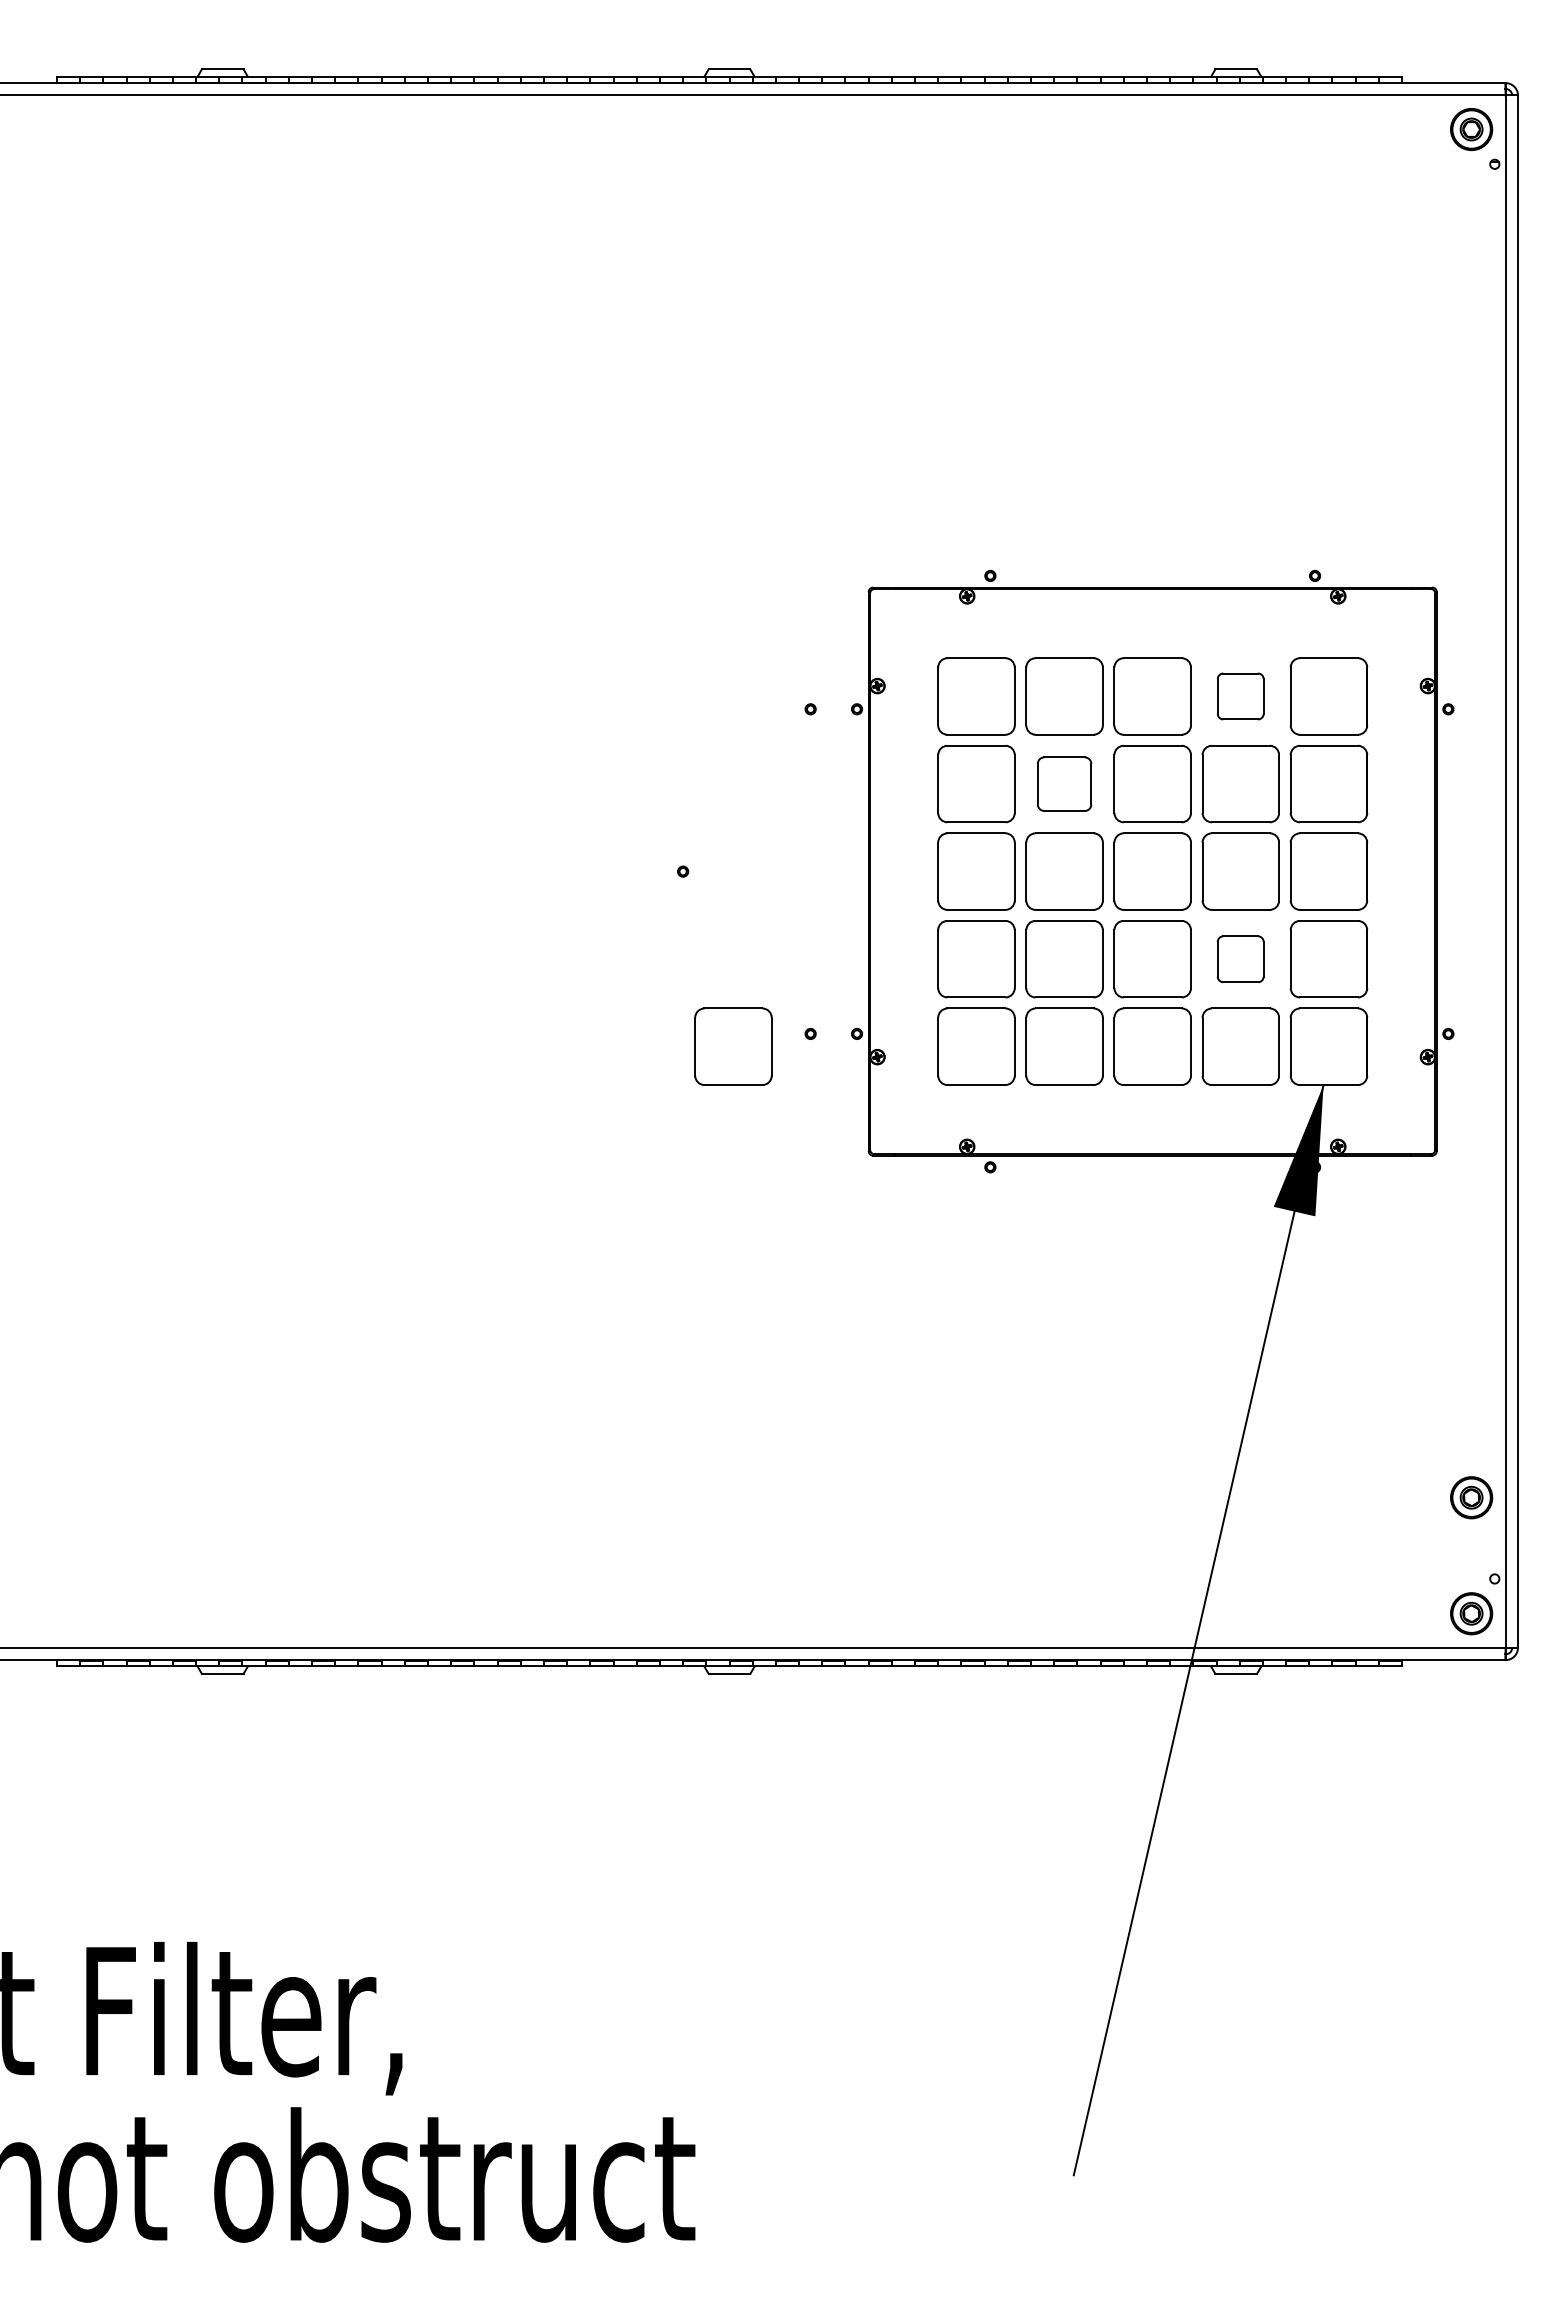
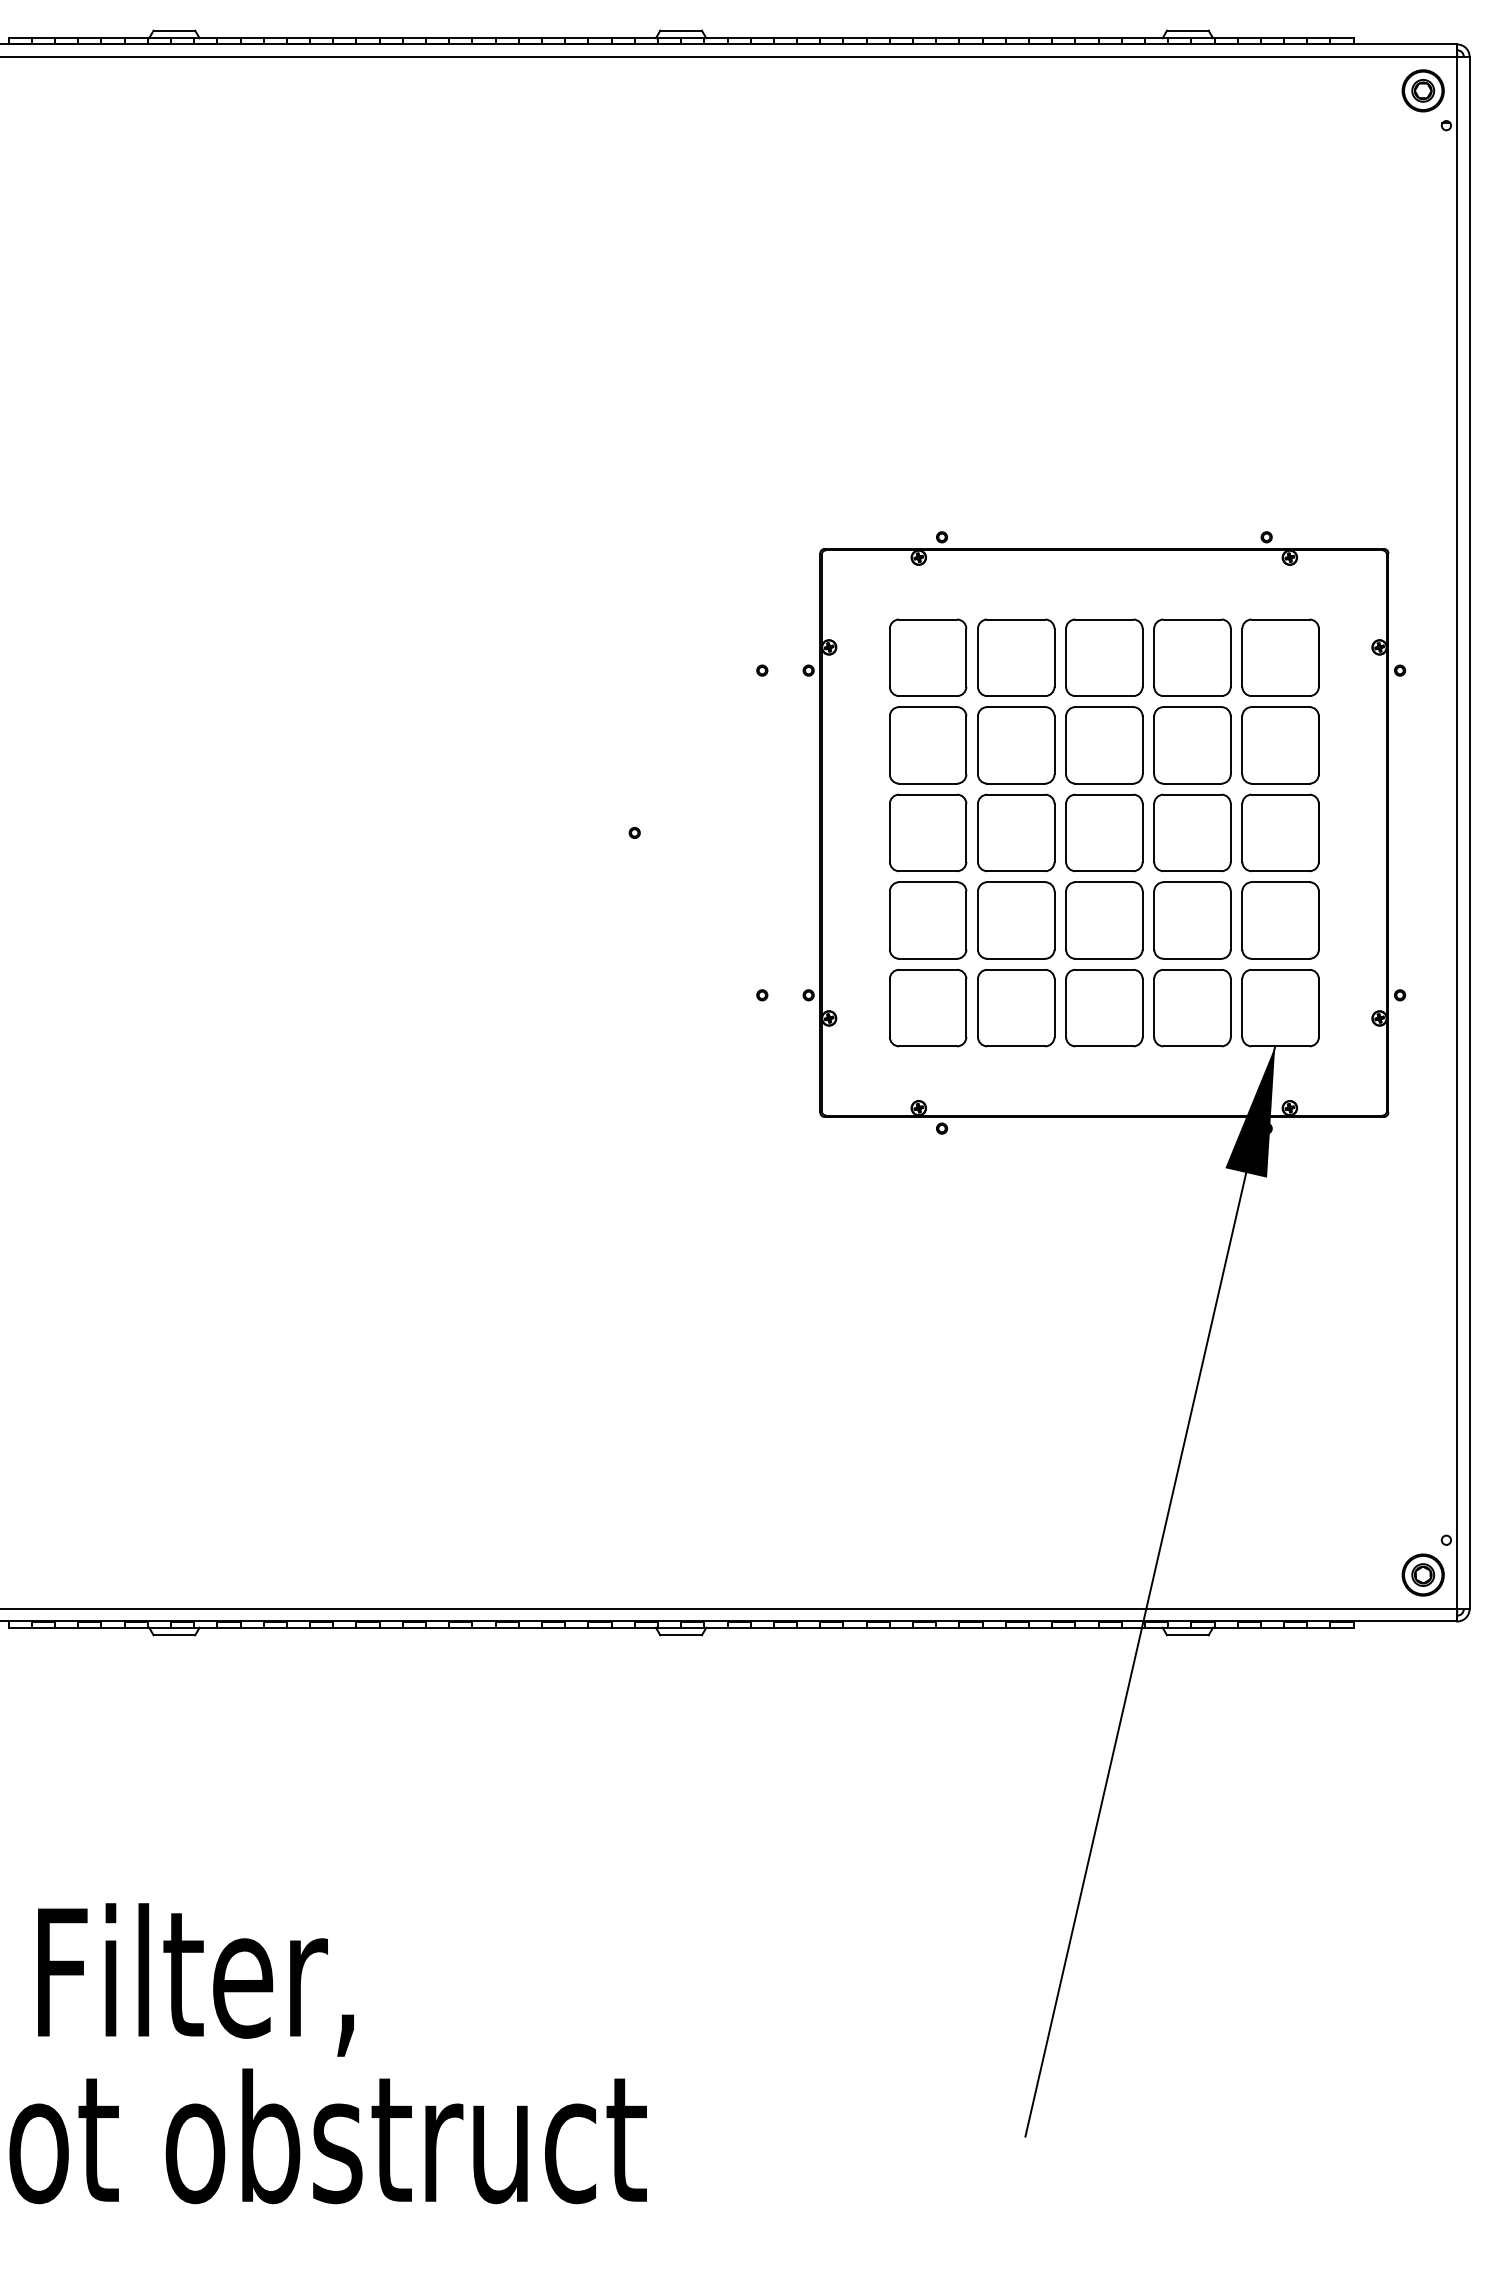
part: (1240, 696) -> (1192, 657), size x1.67
part: (1064, 784) -> (1016, 745), size x1.43
part: (1240, 959) -> (1192, 920), size x1.67
part: (733, 1046) -> (685, 1007), removed
part: (1471, 1497) -> (1423, 1458), removed

